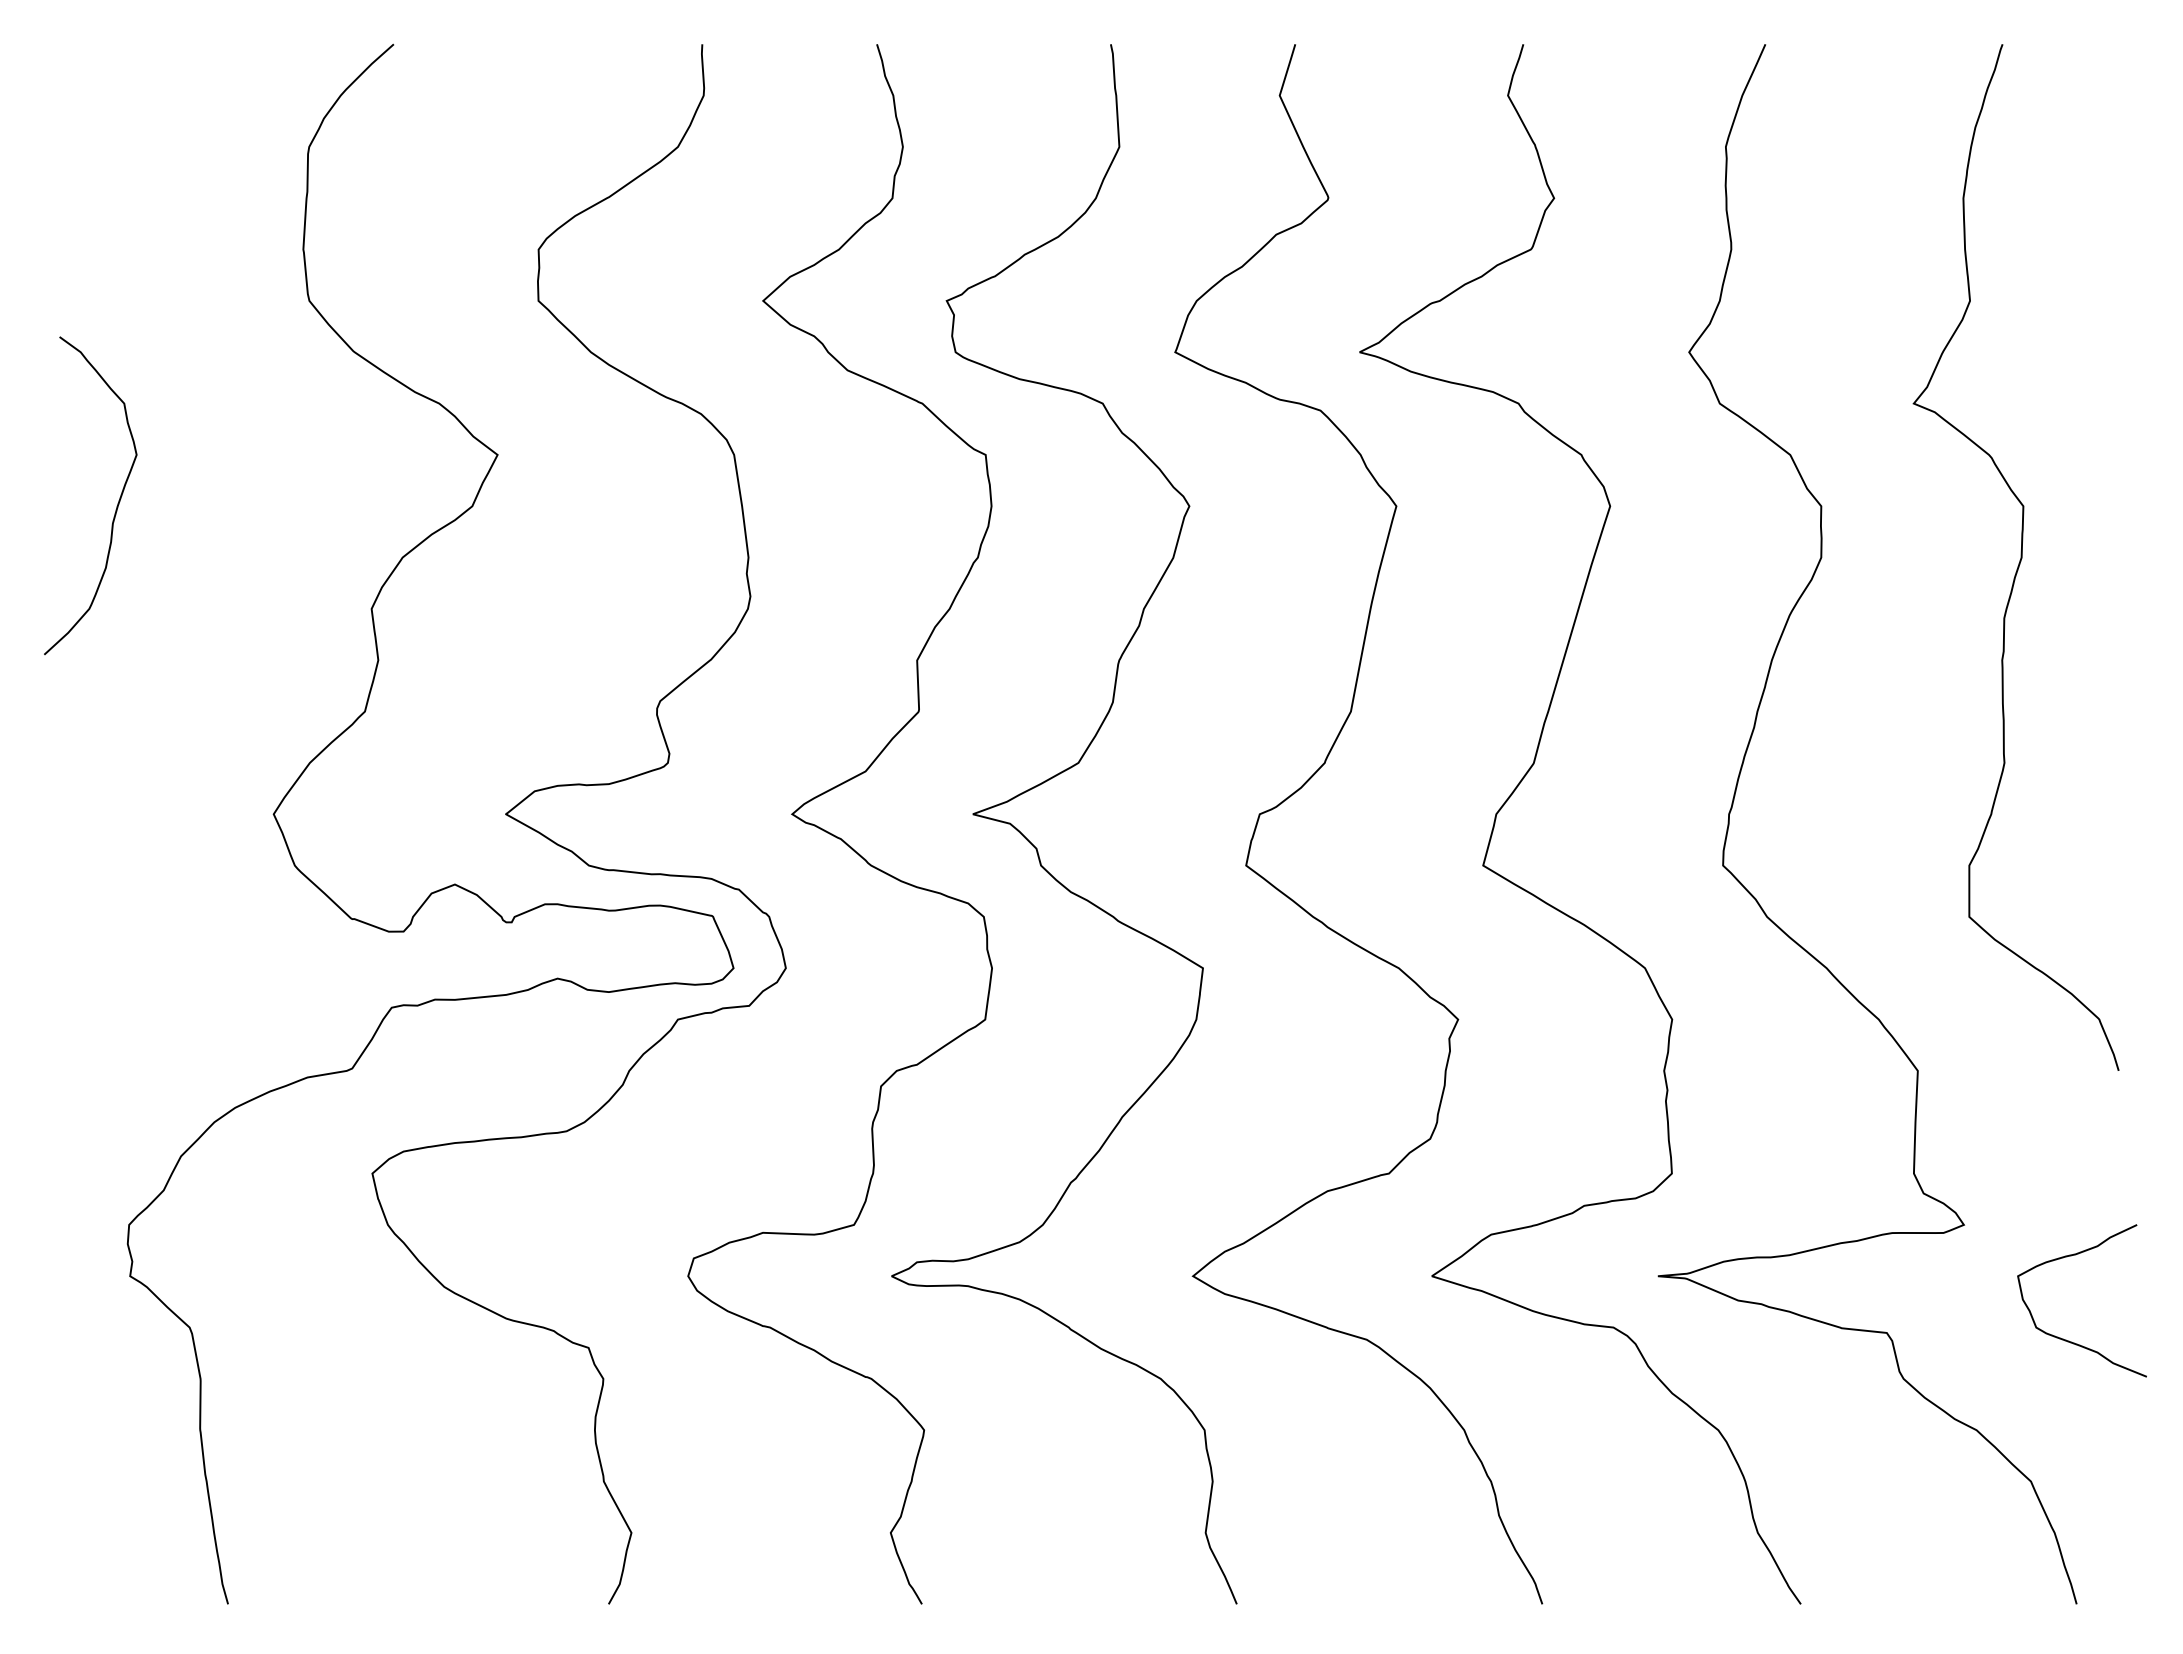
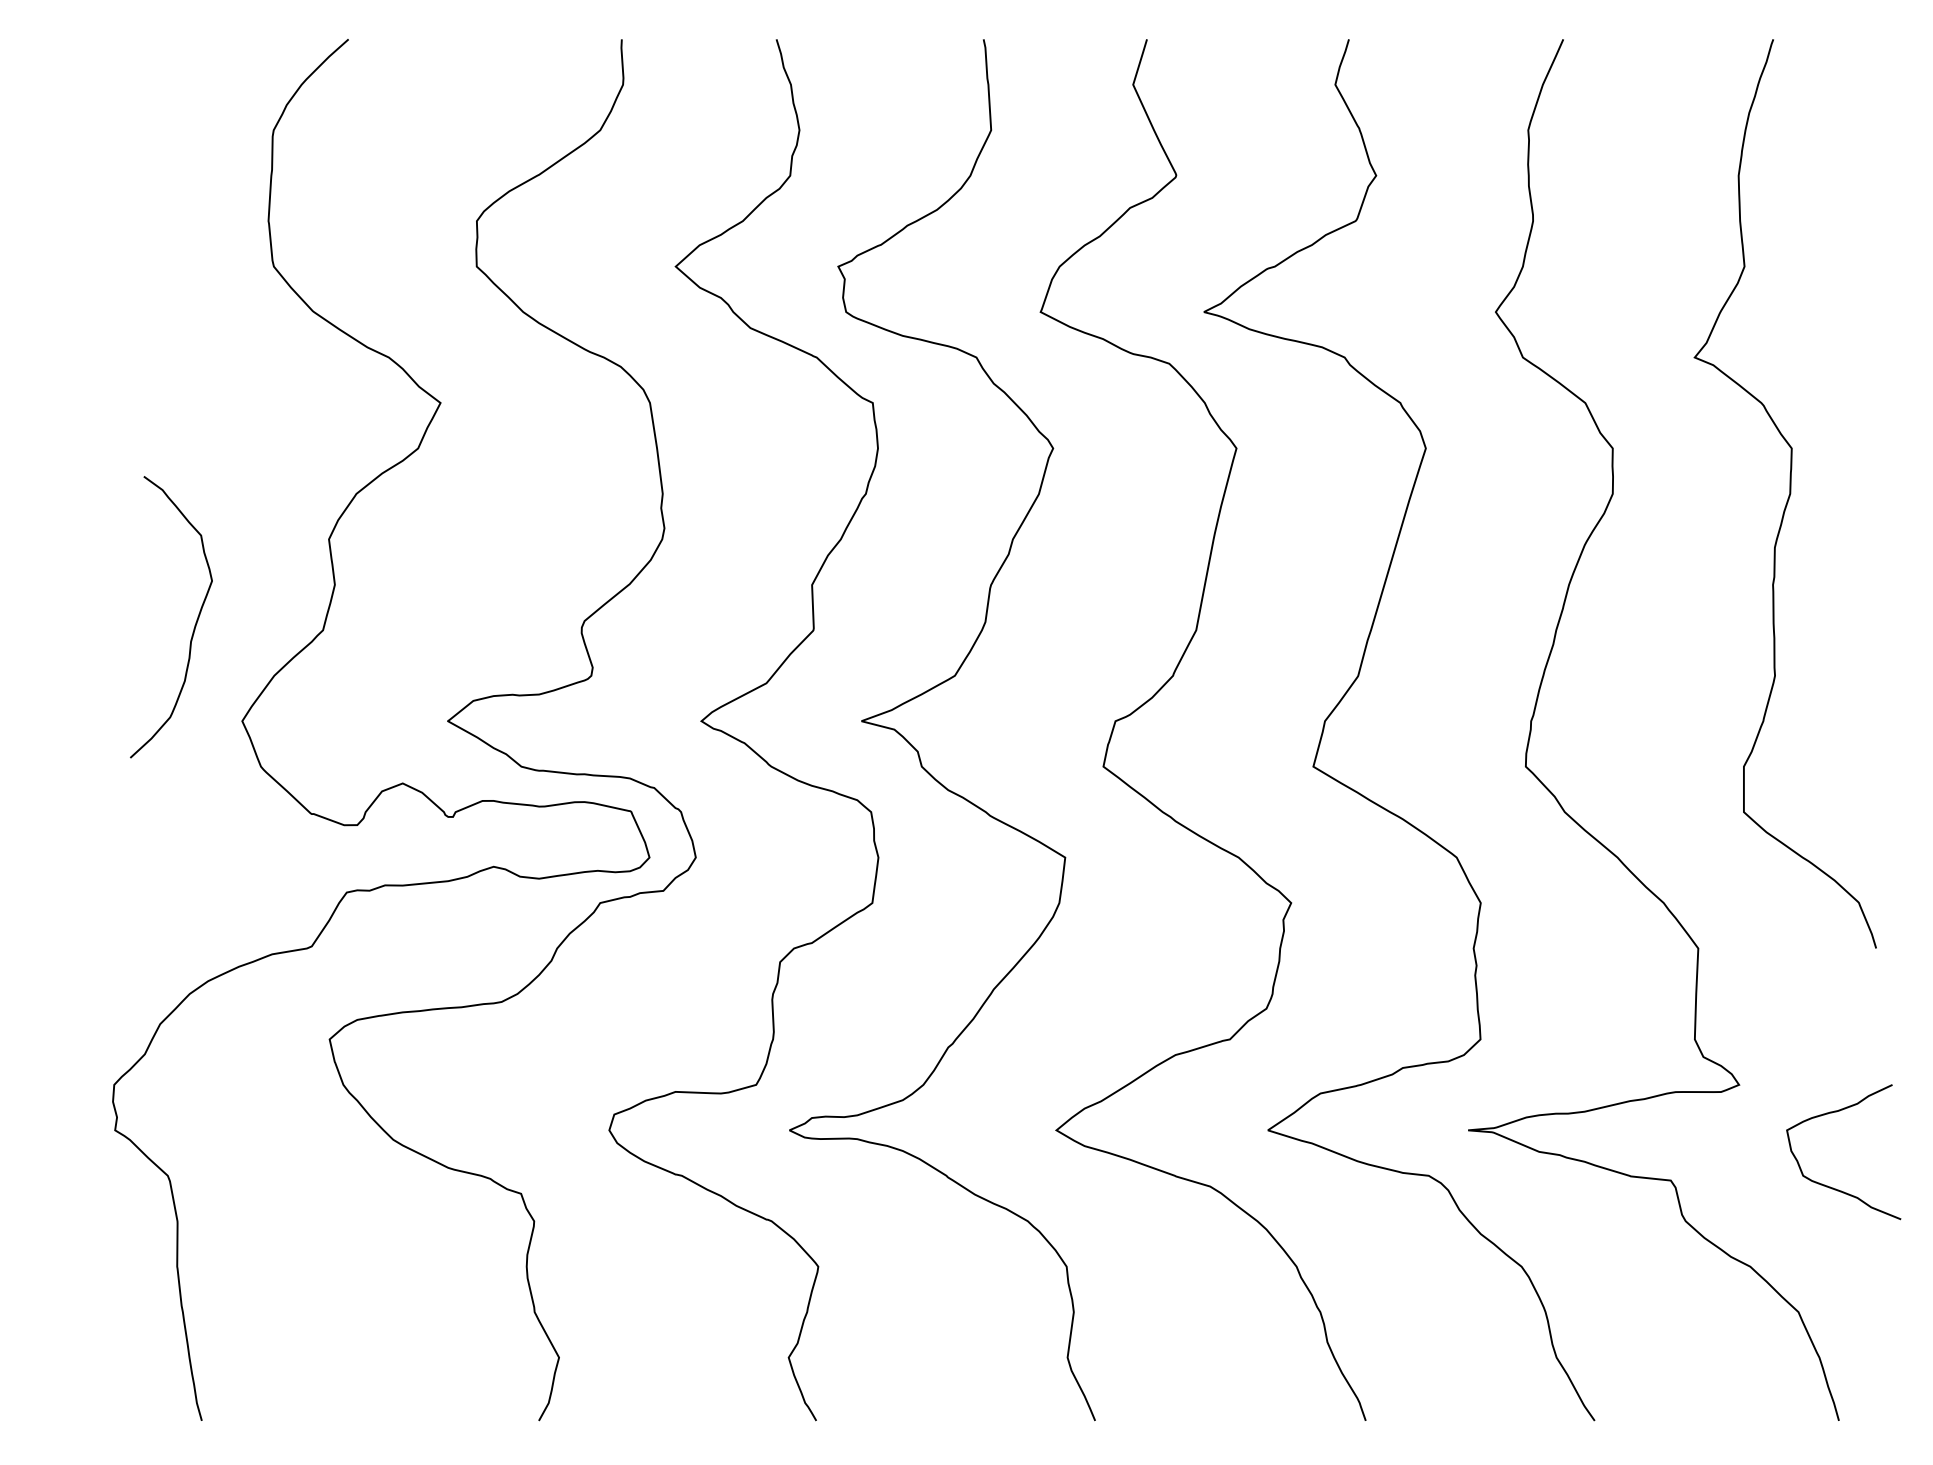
curve: (117, 503) -> (195, 624), moved

